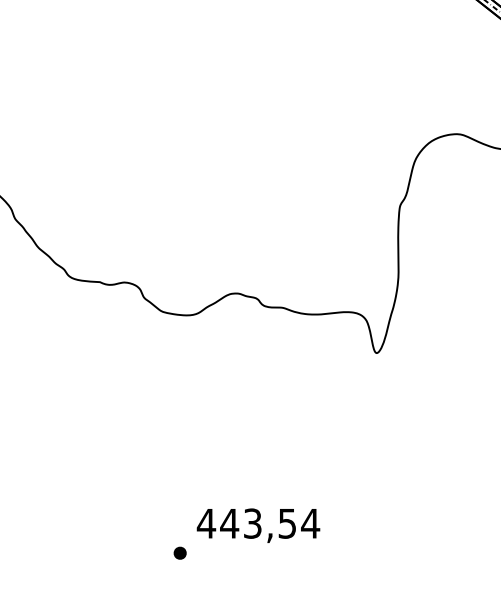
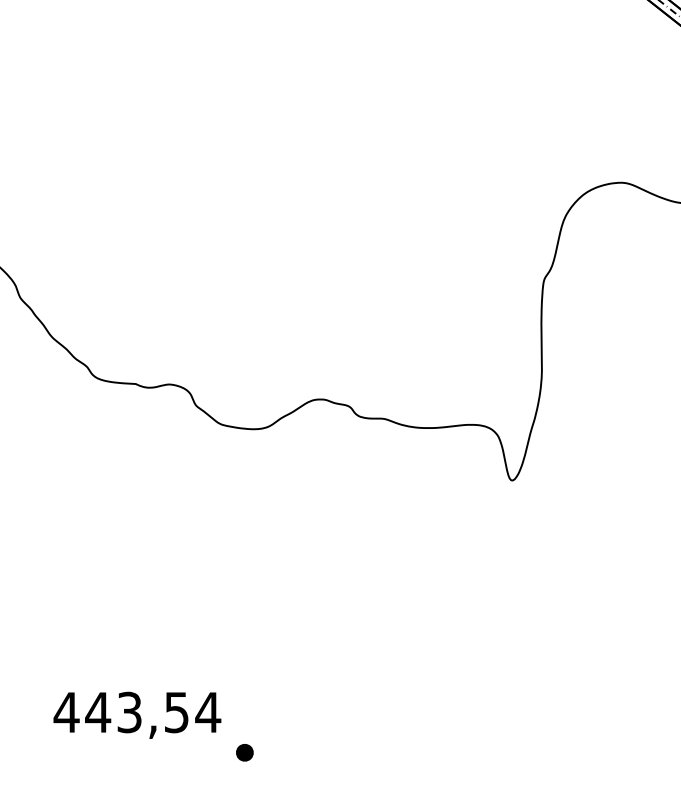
text: (258, 525) -> (137, 714), moved

